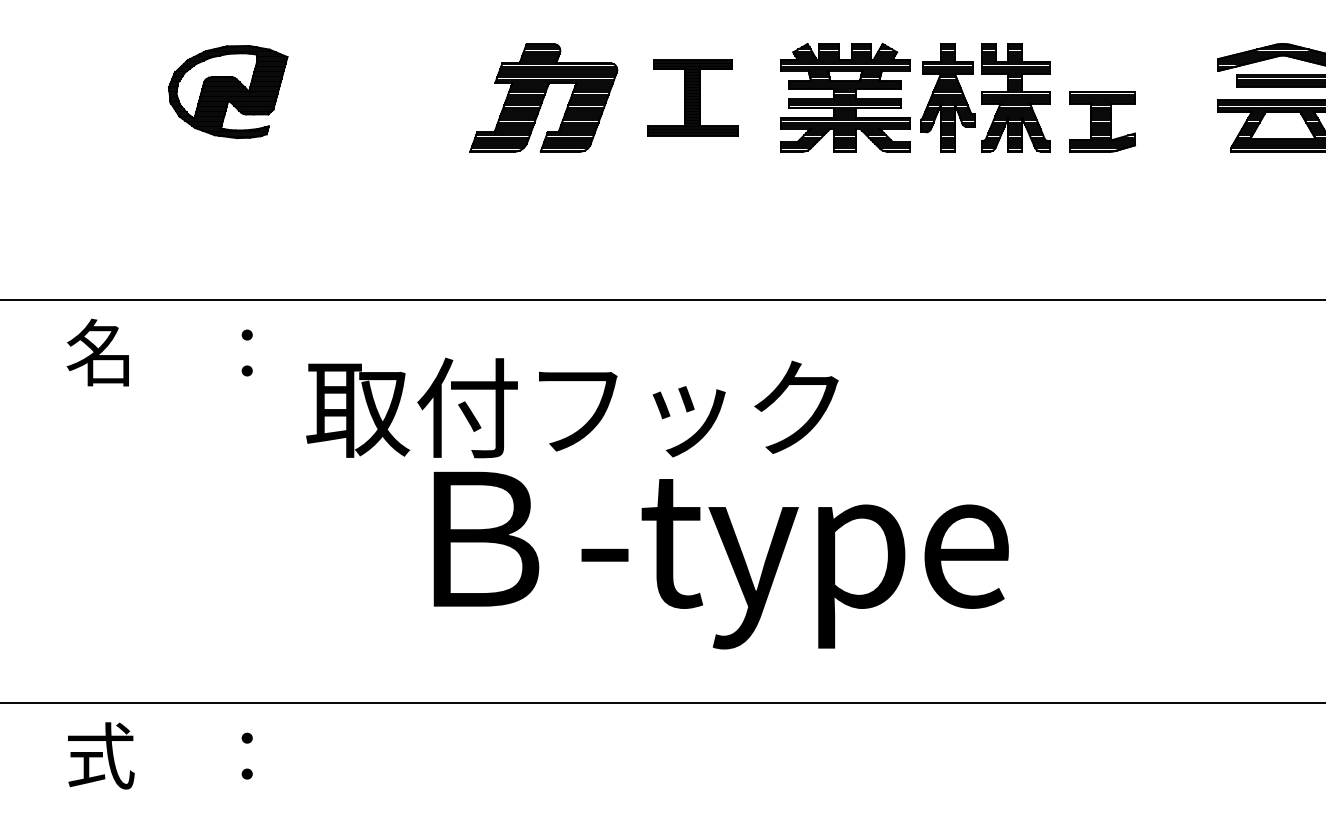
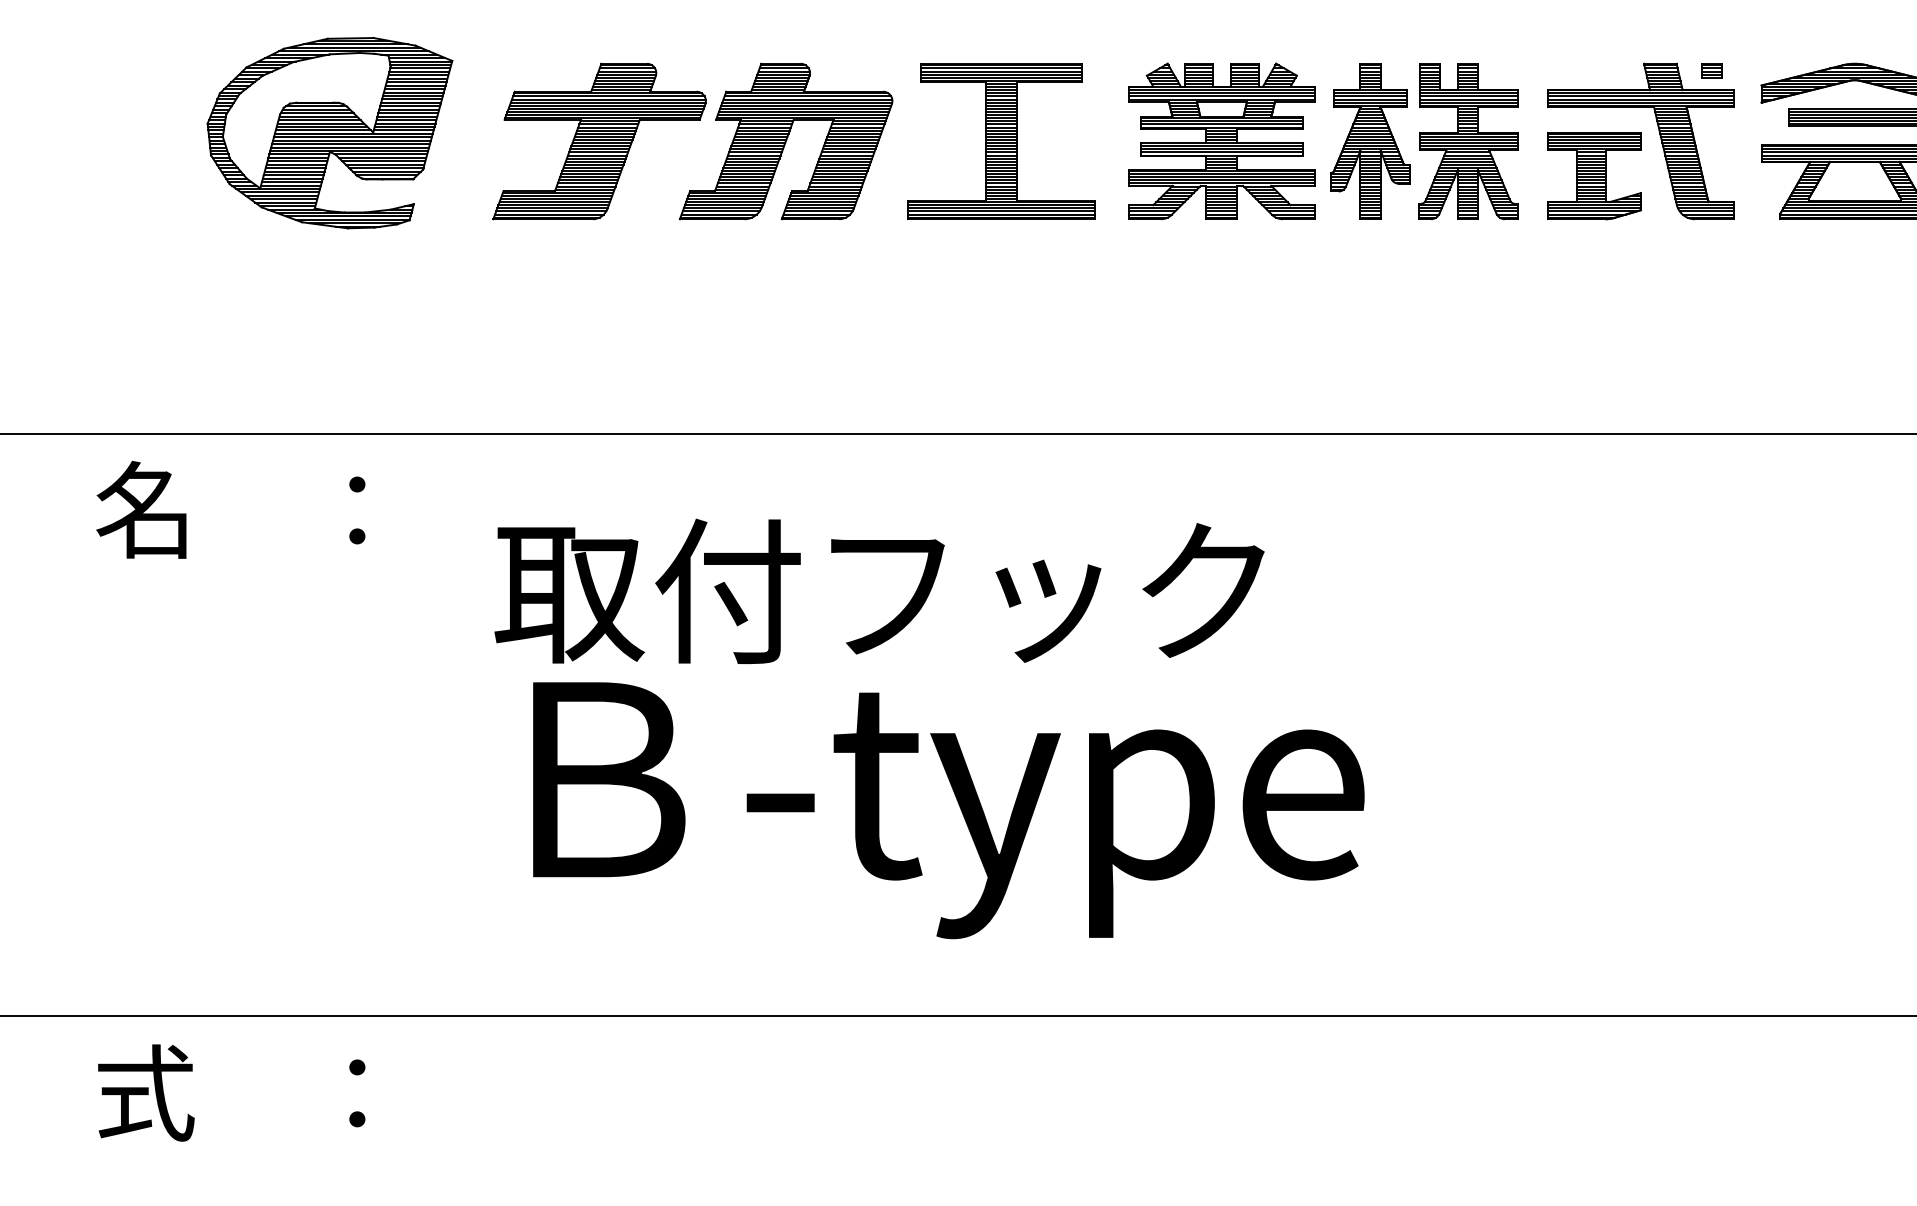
part: (227, 91) -> (328, 132), size x1.43
part: (1147, 94) -> (1659, 136), added
part: (414, 97) -> (599, 141), added
part: (692, 97) -> (1001, 141), size x1.43
text: (572, 407) -> (879, 590), moved
text: (720, 560) -> (947, 810), moved

